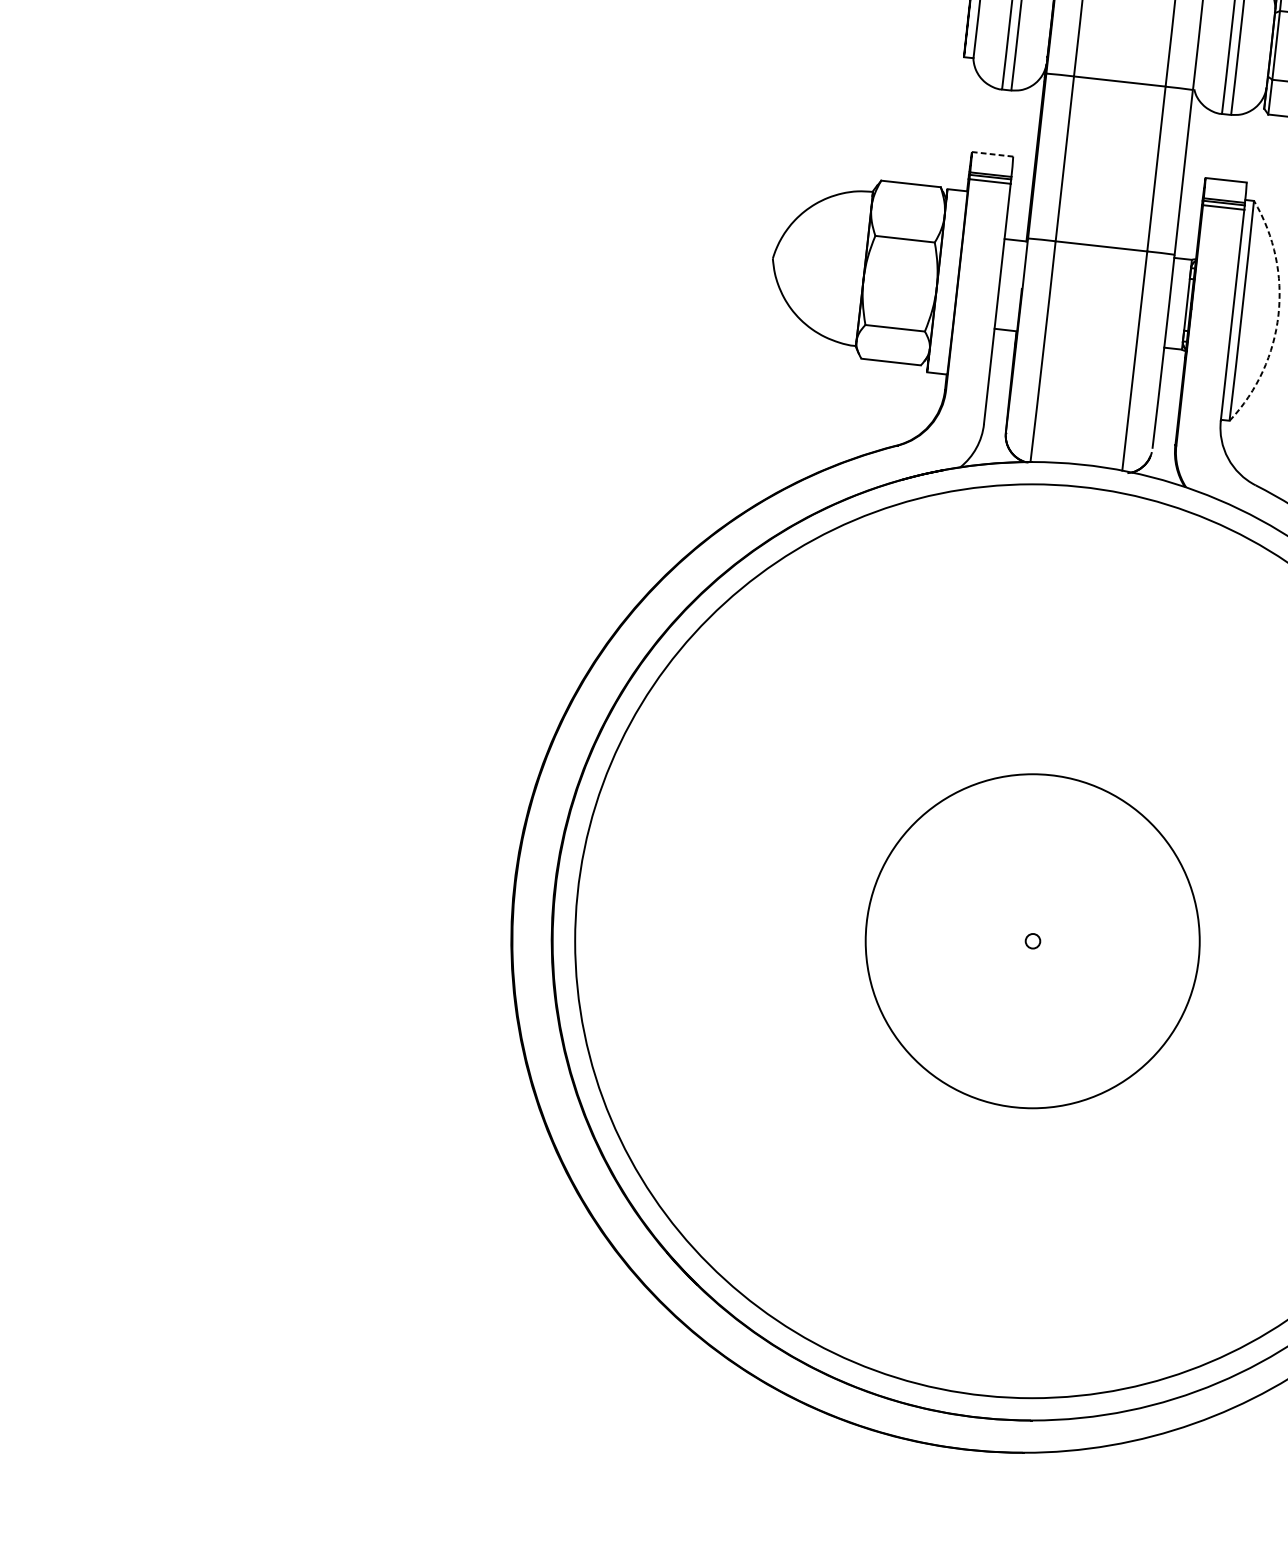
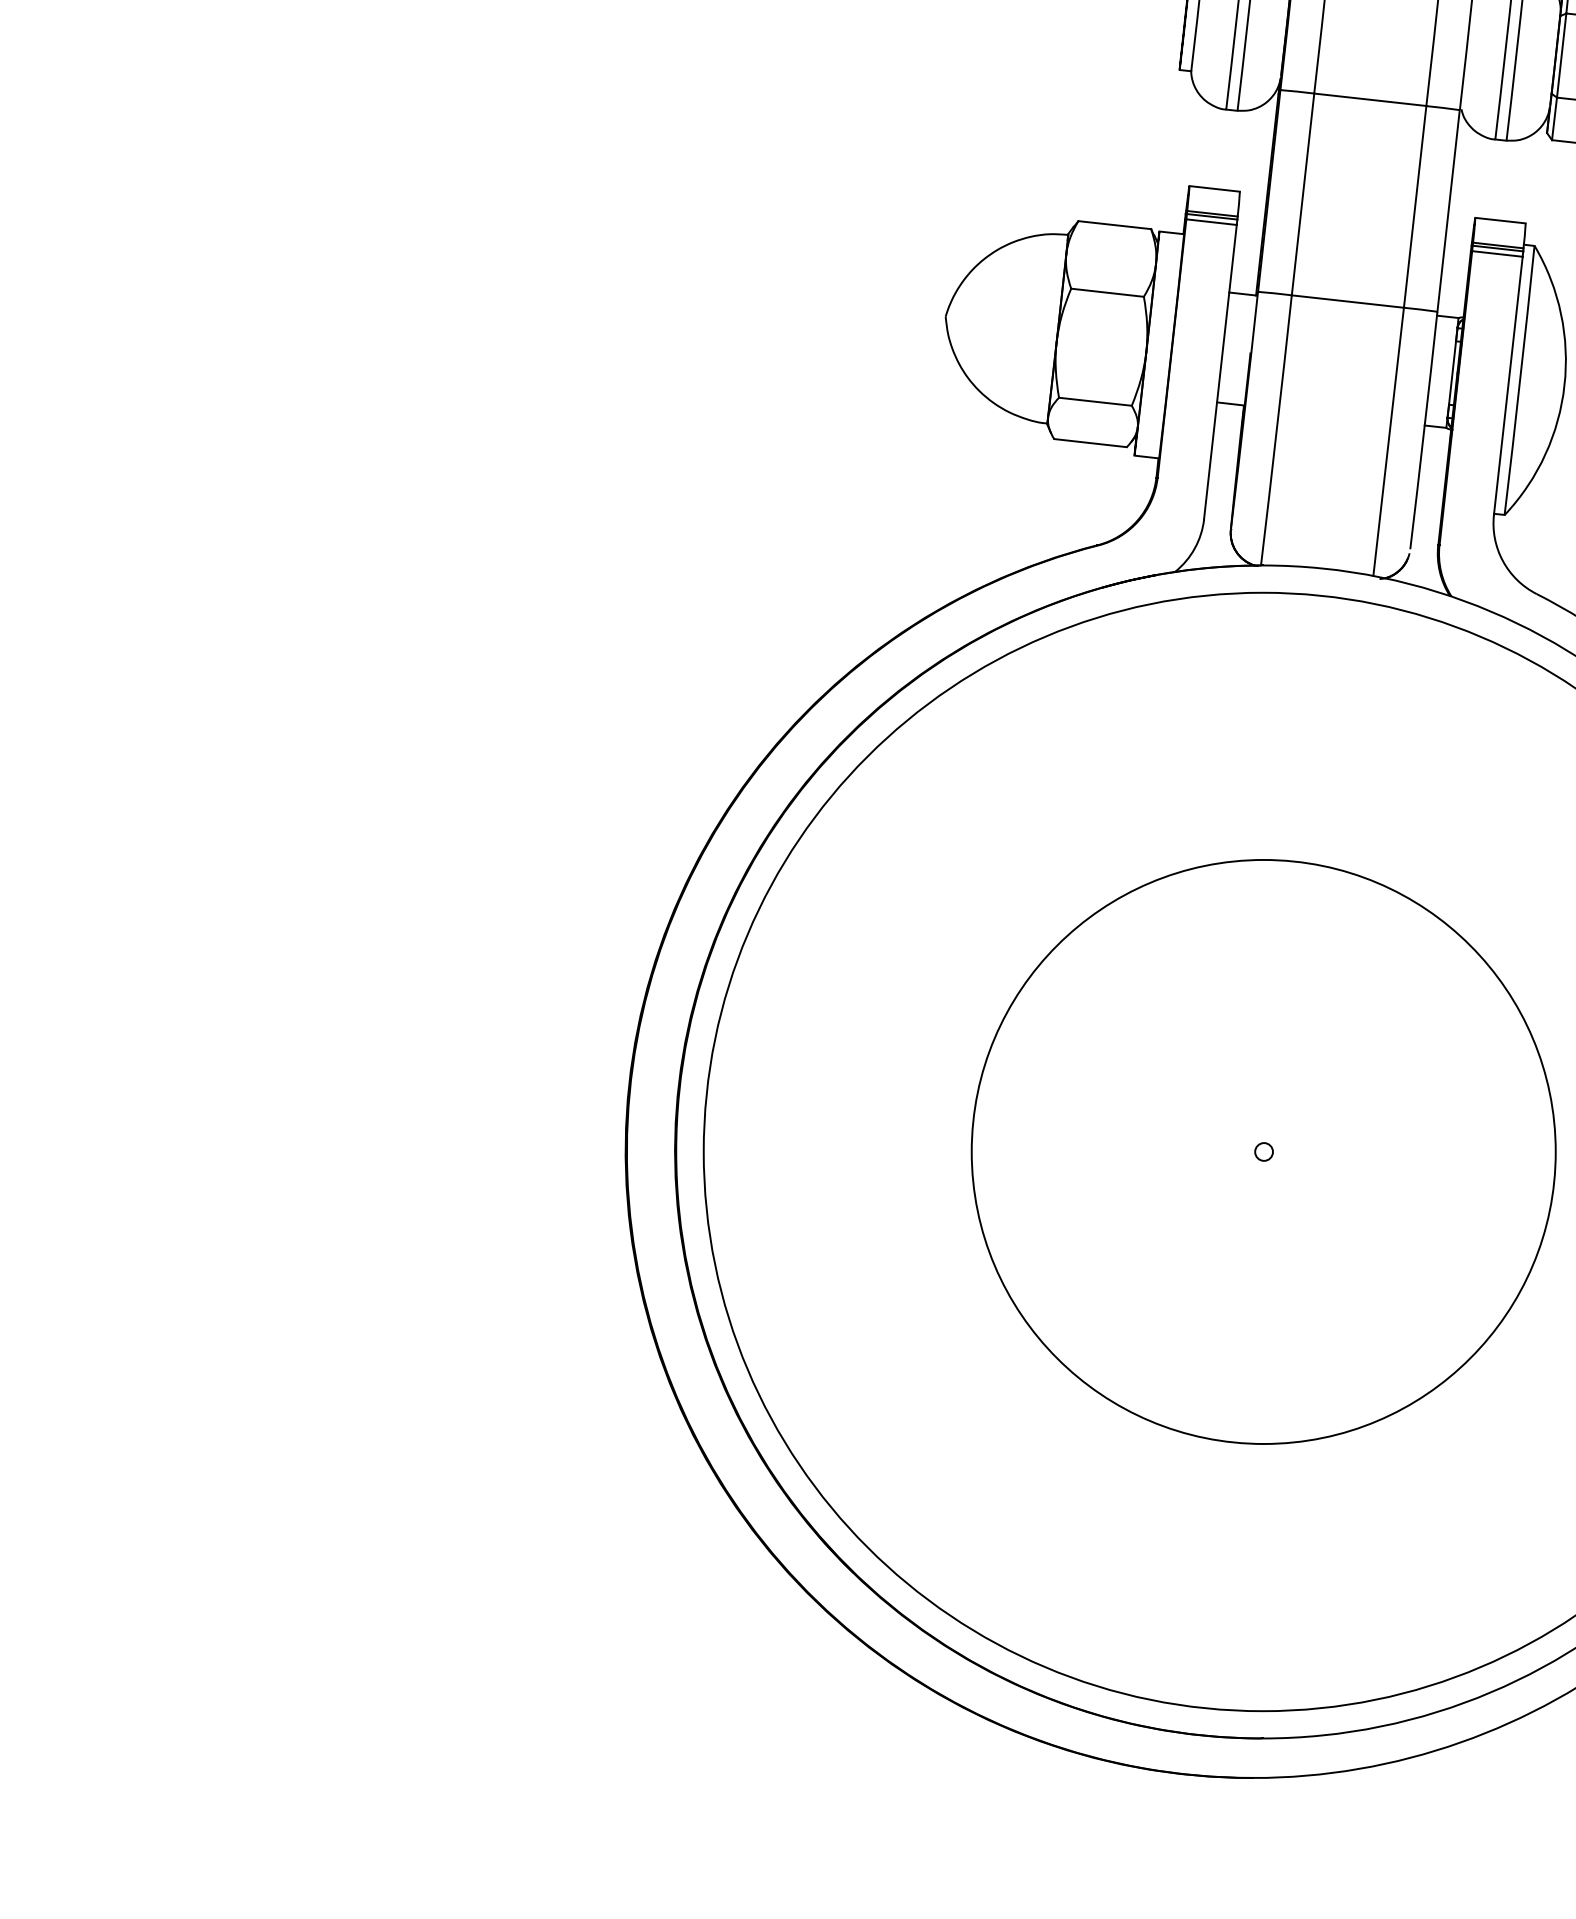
line: (992, 154) -> (1214, 188), dashed -> solid
arc: (1278, 314) -> (1564, 385), dashed -> solid
circle: (1032, 940) -> (1263, 1151), size x1.43

